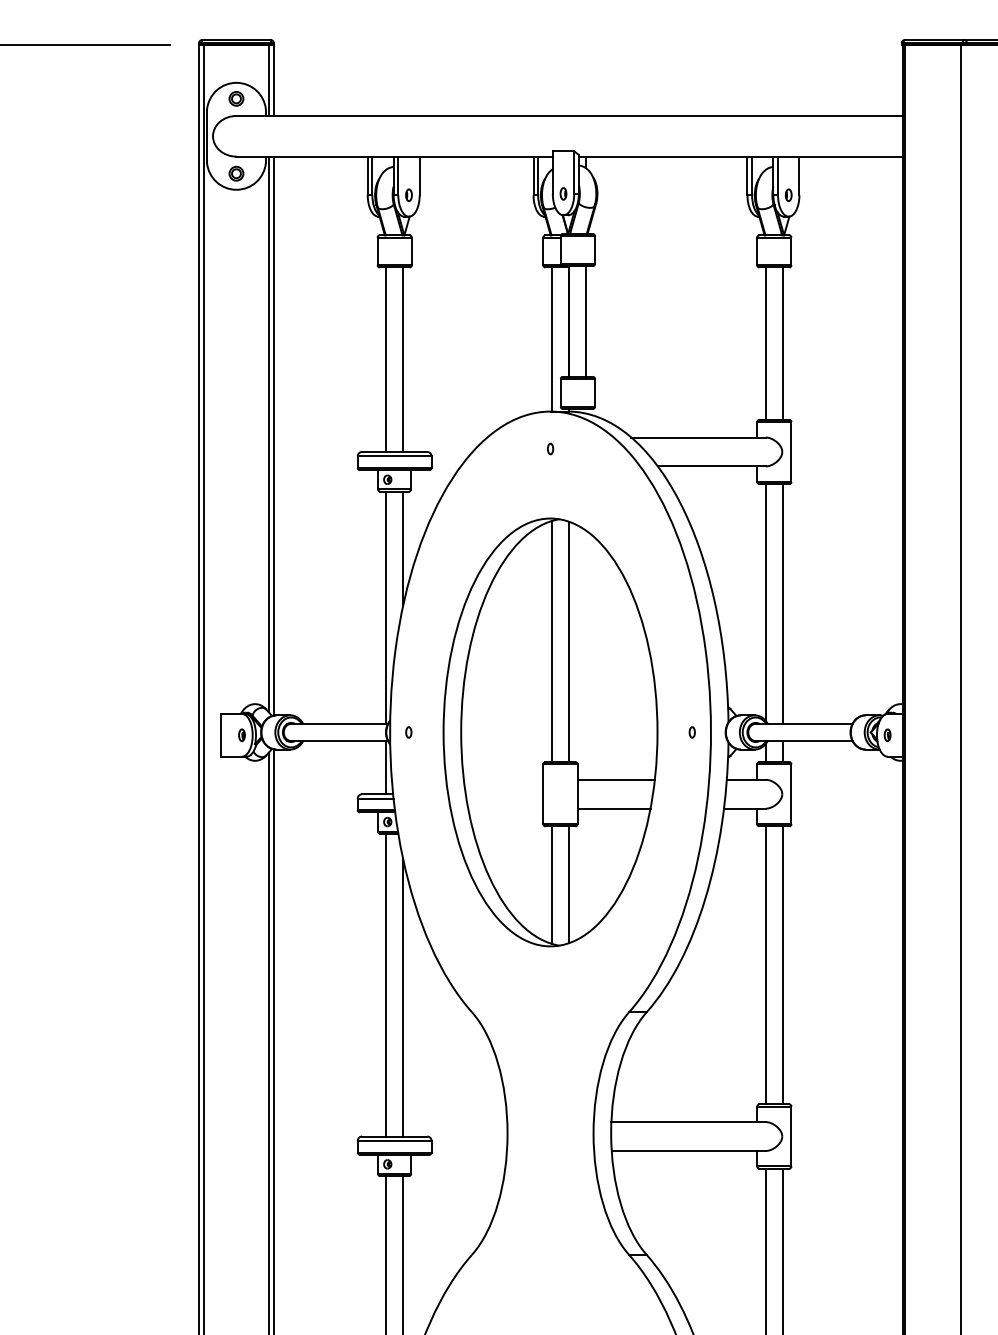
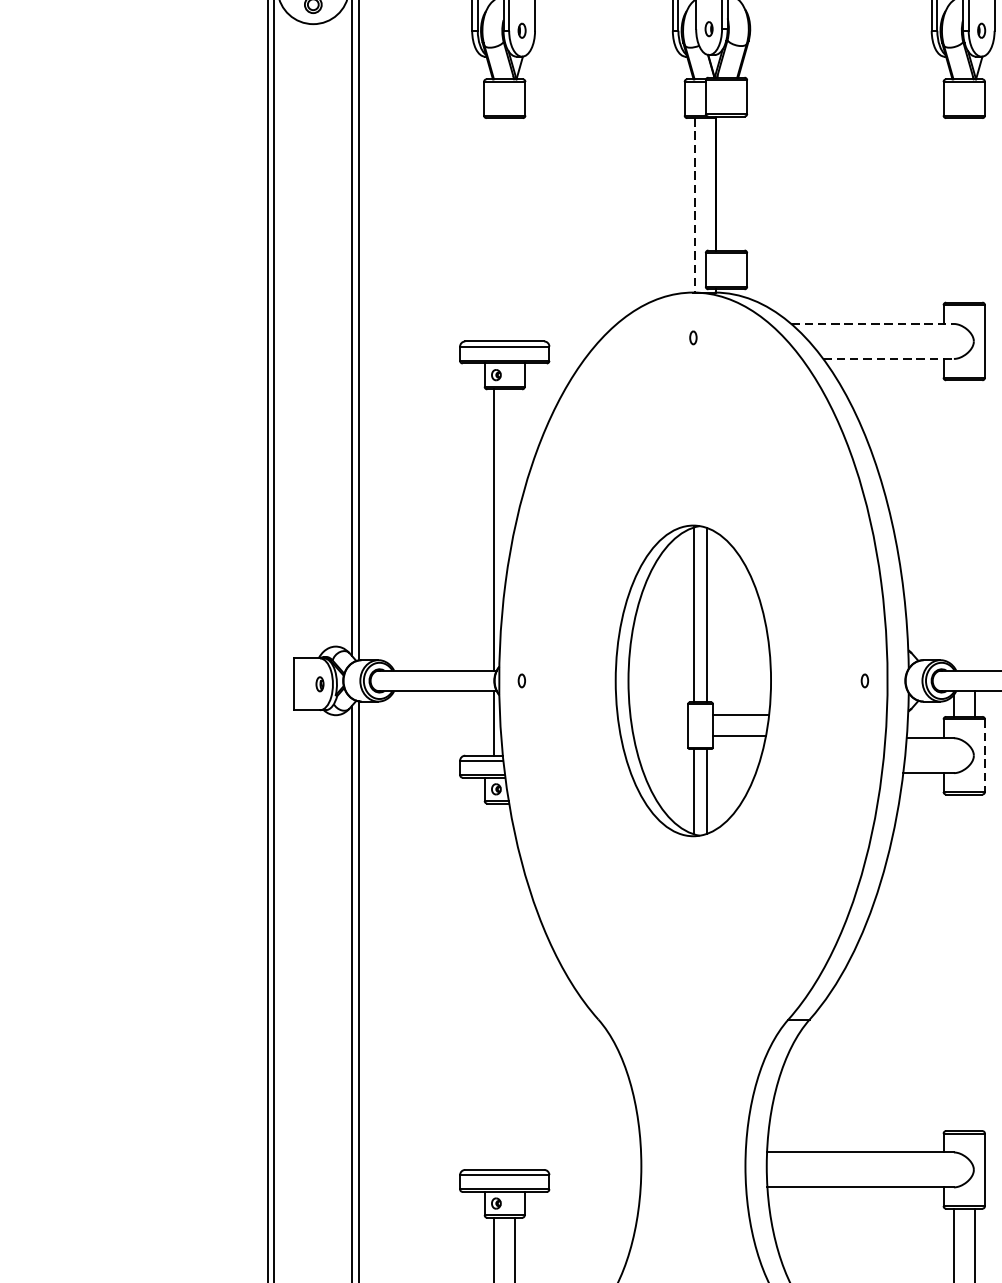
line: (586, 321) -> (736, 183), removed
line: (551, 340) -> (694, 206), solid -> dashed
line: (765, 343) -> (953, 210), removed
line: (782, 343) -> (974, 210), removed
line: (386, 359) -> (494, 229), removed
line: (403, 359) -> (515, 229), removed
line: (699, 437) -> (873, 323), solid -> dashed
line: (711, 466) -> (888, 359), solid -> dashed
line: (403, 548) -> (515, 458), removed
line: (765, 602) -> (953, 523), removed
line: (782, 603) -> (974, 524), removed
part: (550, 732) -> (693, 680), size x0.6
line: (791, 794) -> (985, 755), solid -> dashed
line: (765, 965) -> (953, 962), removed
line: (782, 965) -> (974, 962), removed
line: (386, 984) -> (494, 985), removed
line: (403, 997) -> (515, 1001), removed

